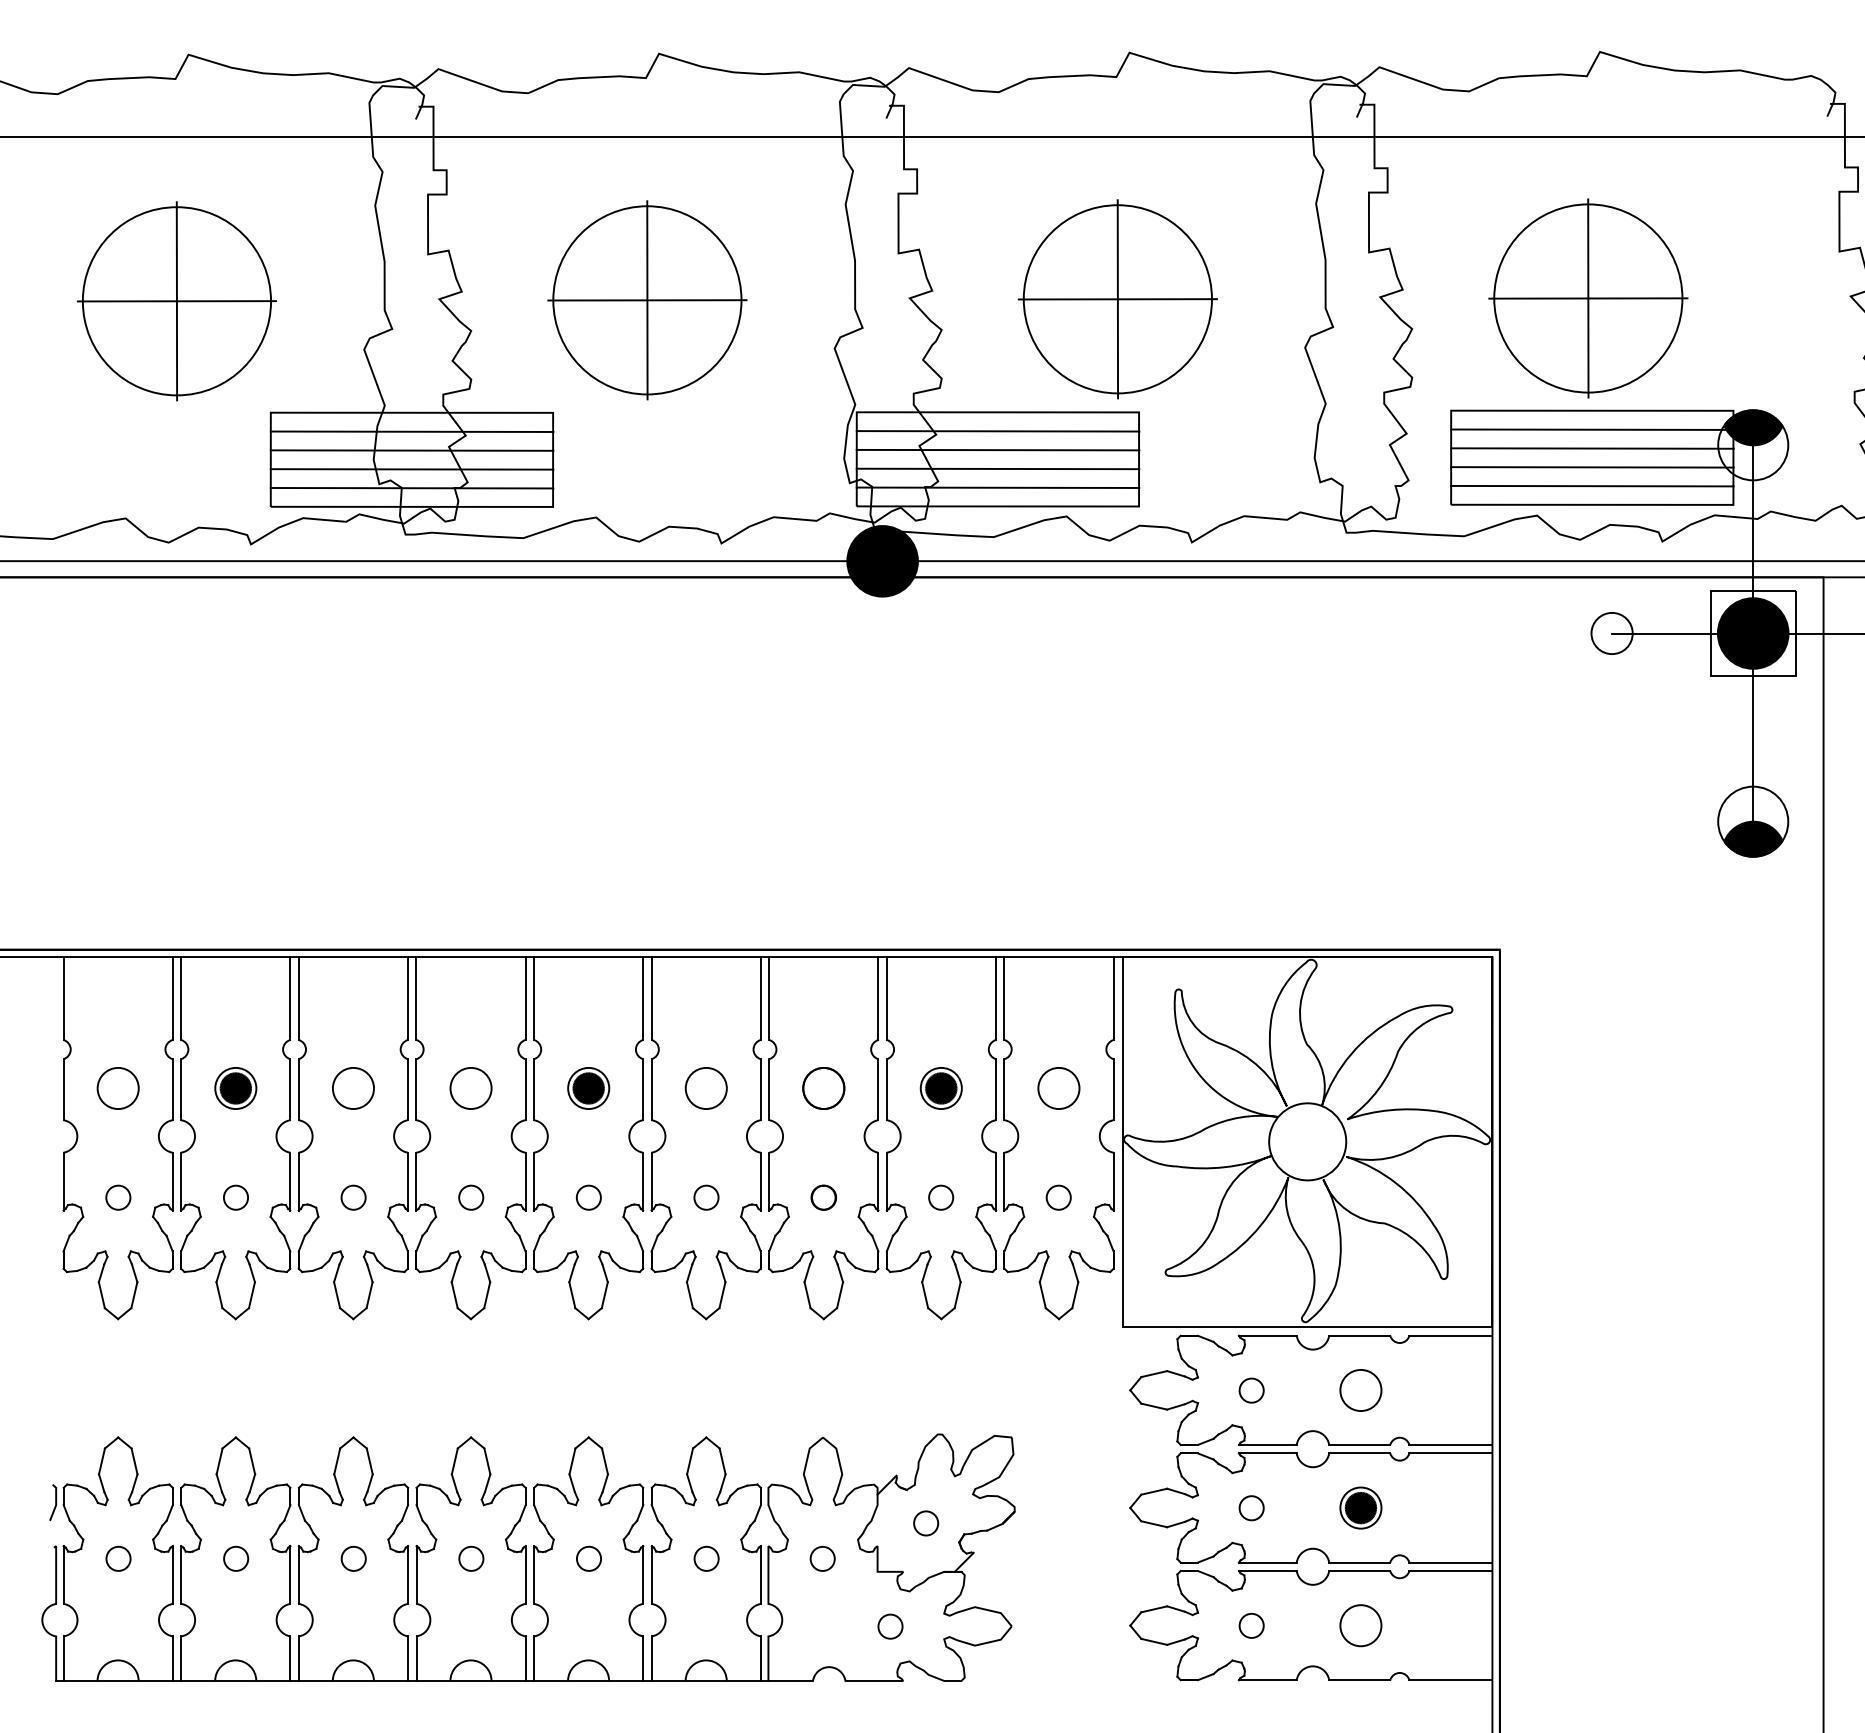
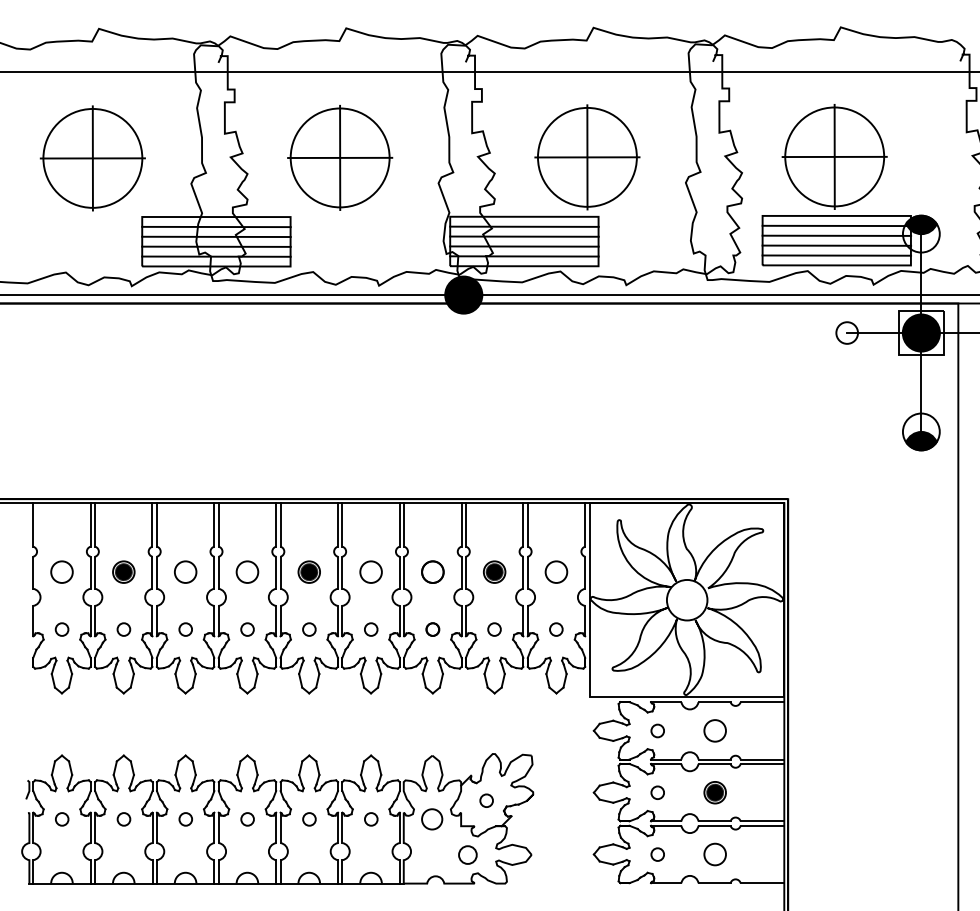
circle: (823, 1559) -> (432, 819), size x1.6
circle: (889, 1625) -> (467, 854), size x1.4

